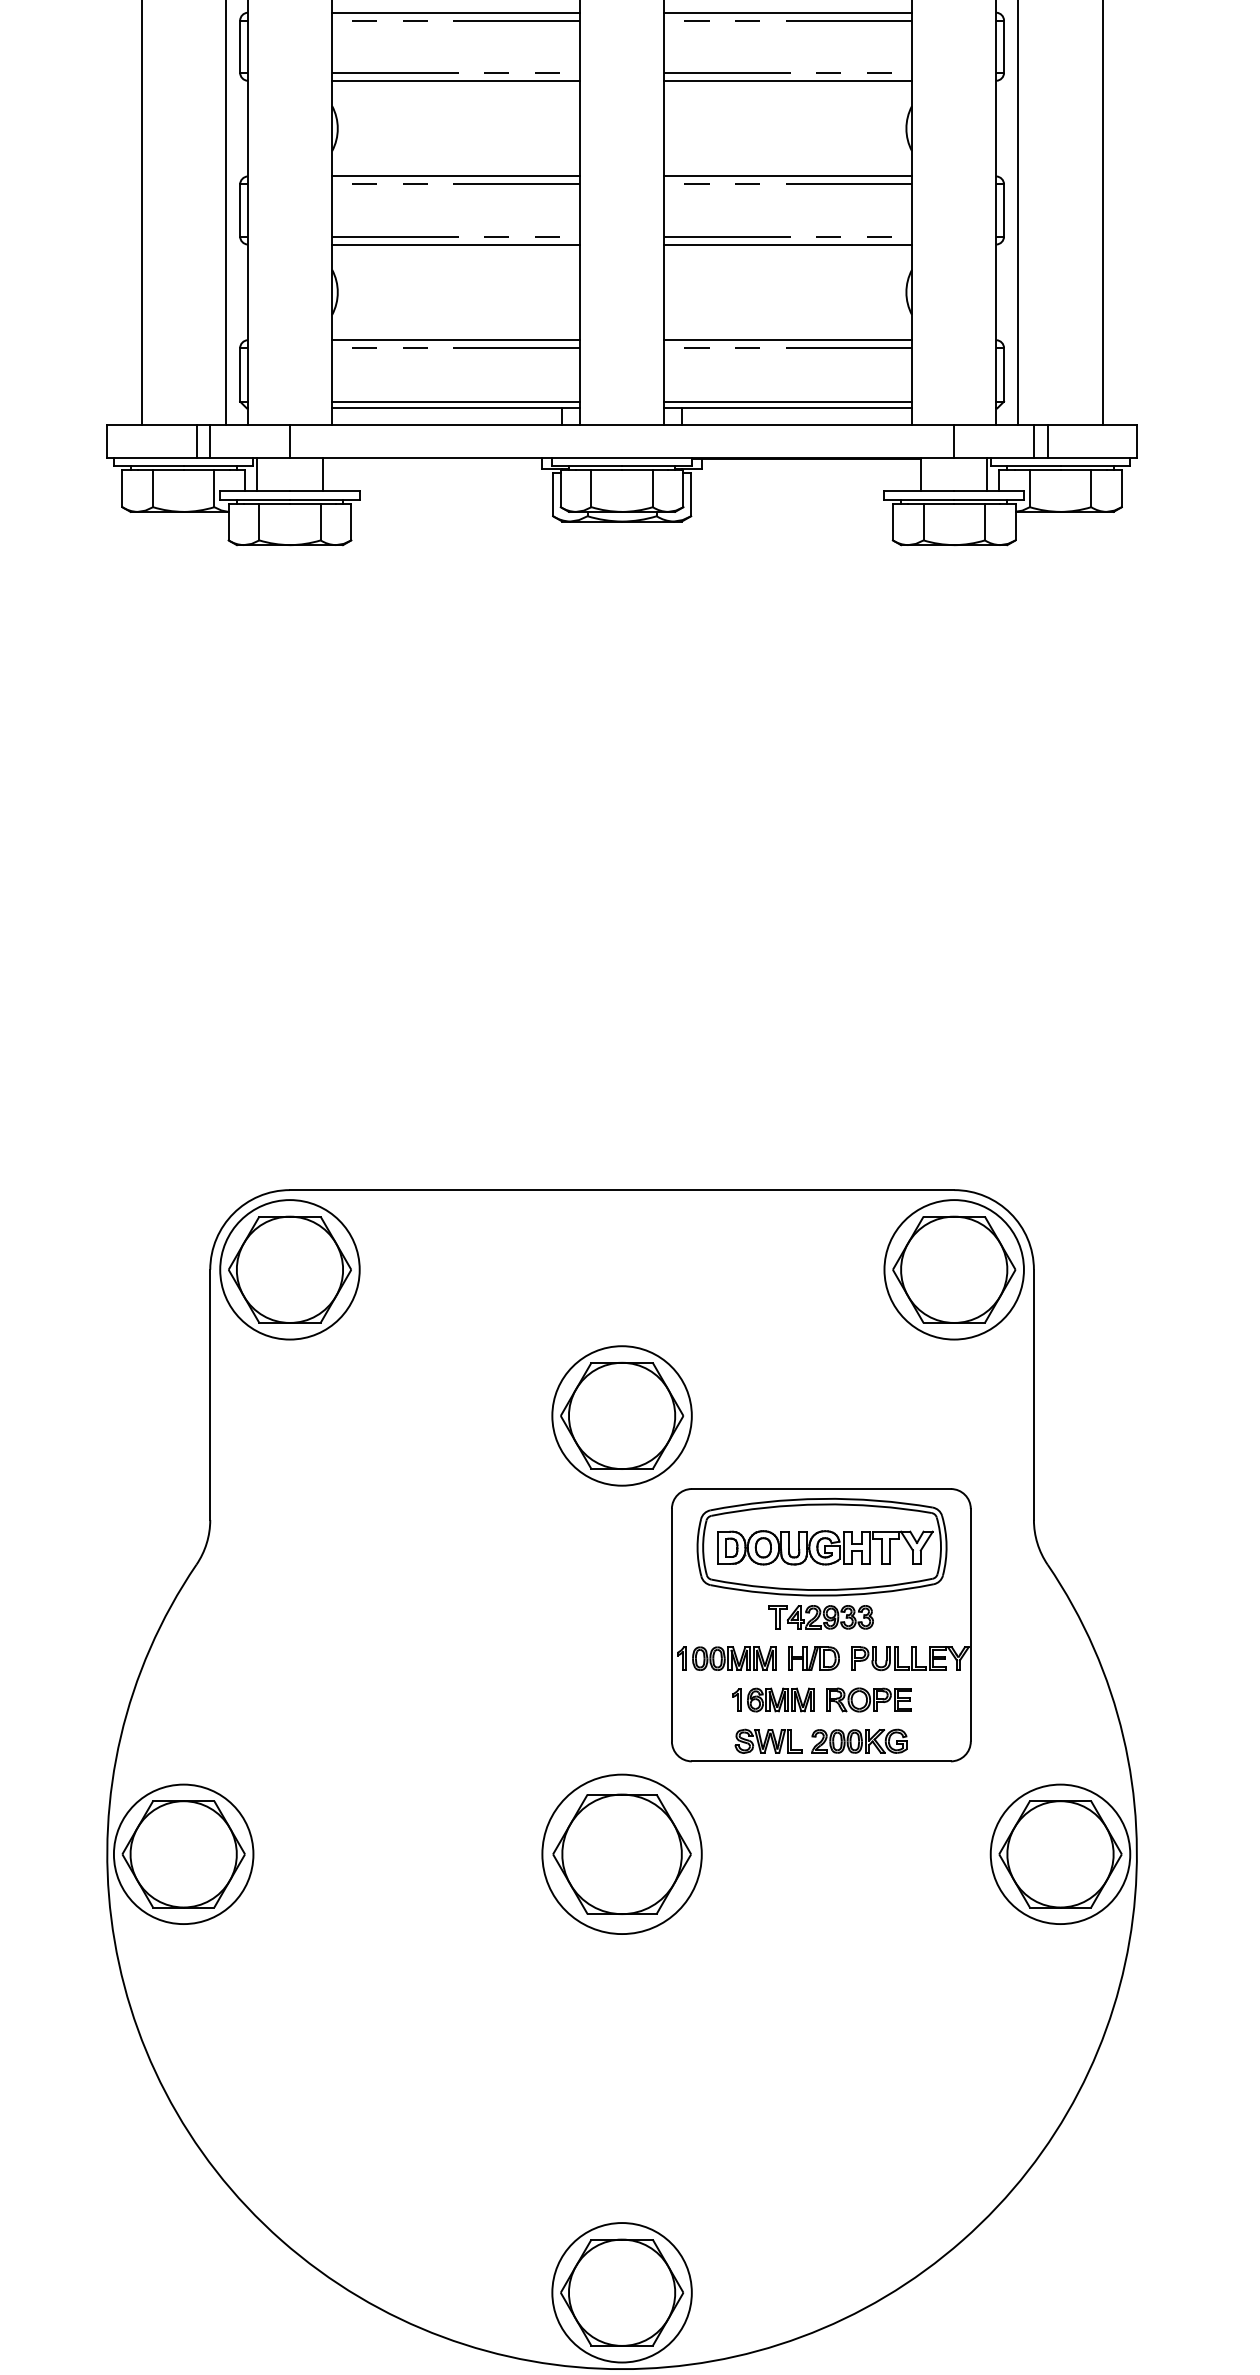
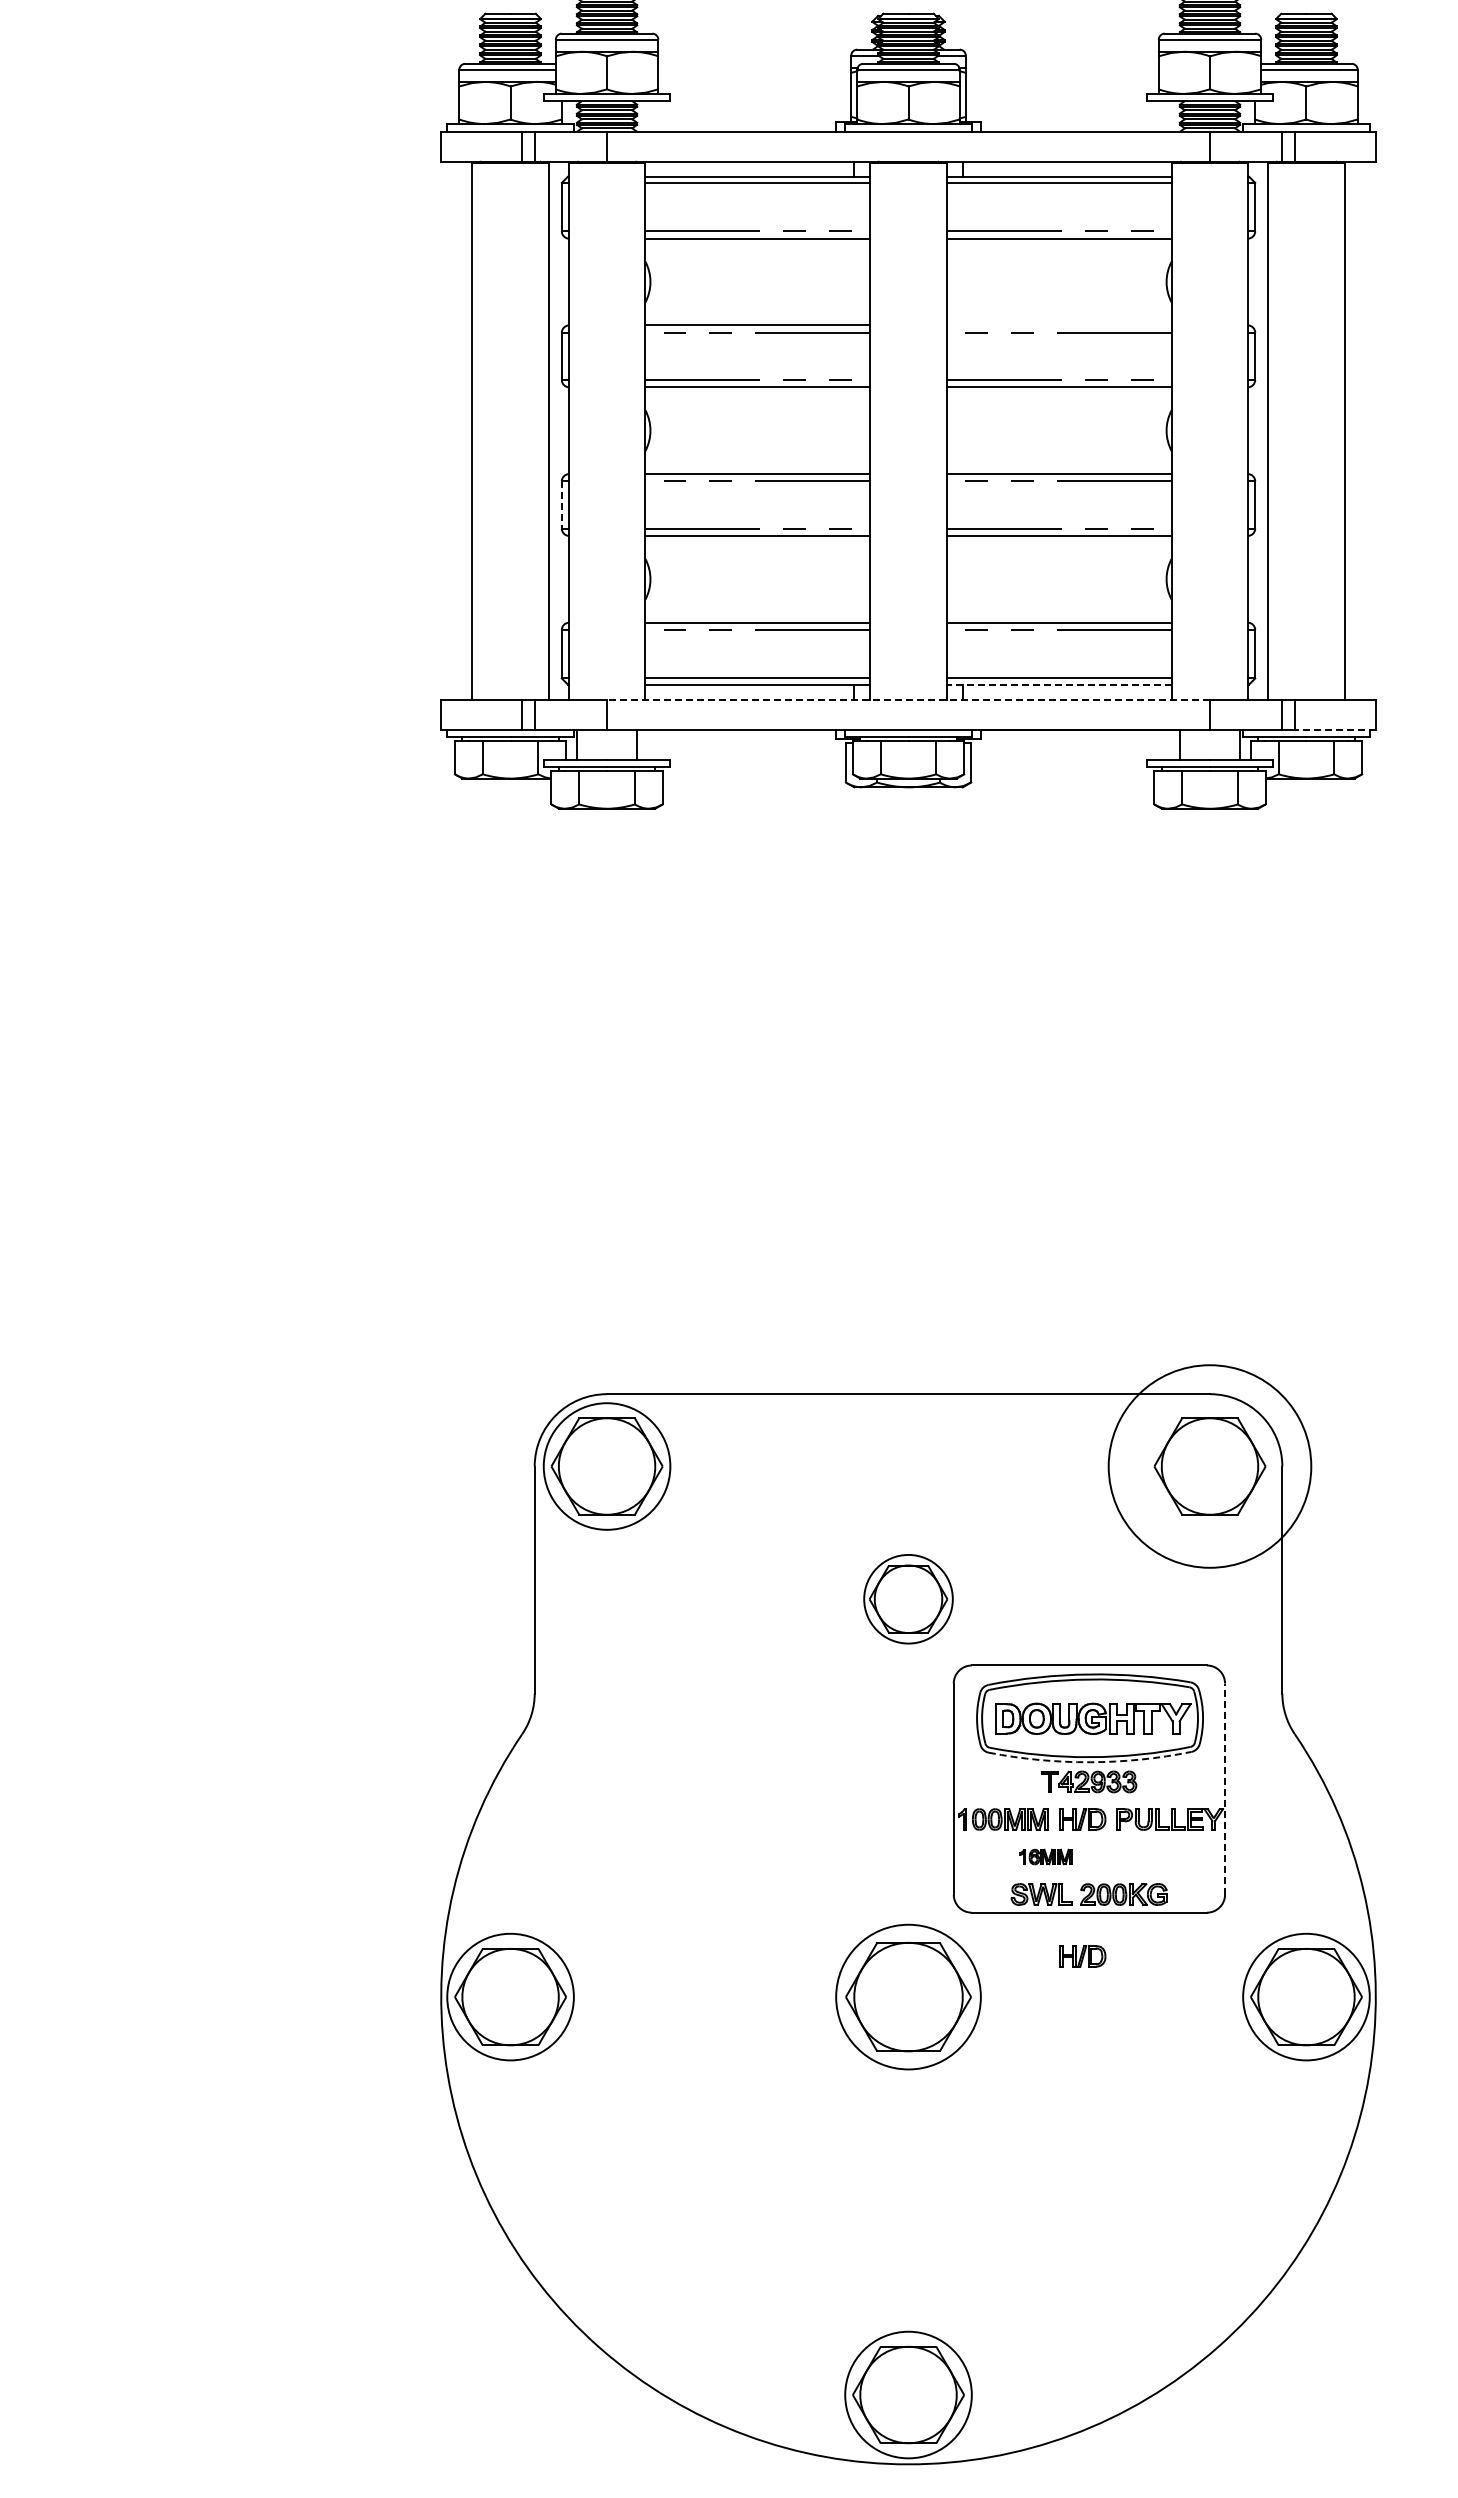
line: (787, 12) -> (1058, 325), removed
line: (239, 211) -> (561, 505), solid -> dashed
line: (787, 408) -> (1058, 684), solid -> dashed
line: (622, 424) -> (908, 699), solid -> dashed
line: (1091, 457) -> (1334, 729), solid -> dashed
circle: (953, 1269) -> (1209, 1466), size x1.6
part: (622, 1416) -> (908, 1599), size x0.7
arc: (822, 1595) -> (1090, 1762), solid -> dashed
line: (971, 1625) -> (1225, 1789), solid -> dashed
part: (773, 1699) -> (1045, 1856), size x0.7
part: (868, 1699) -> (1132, 1856), removed
part: (813, 1809) -> (1082, 1956), added

